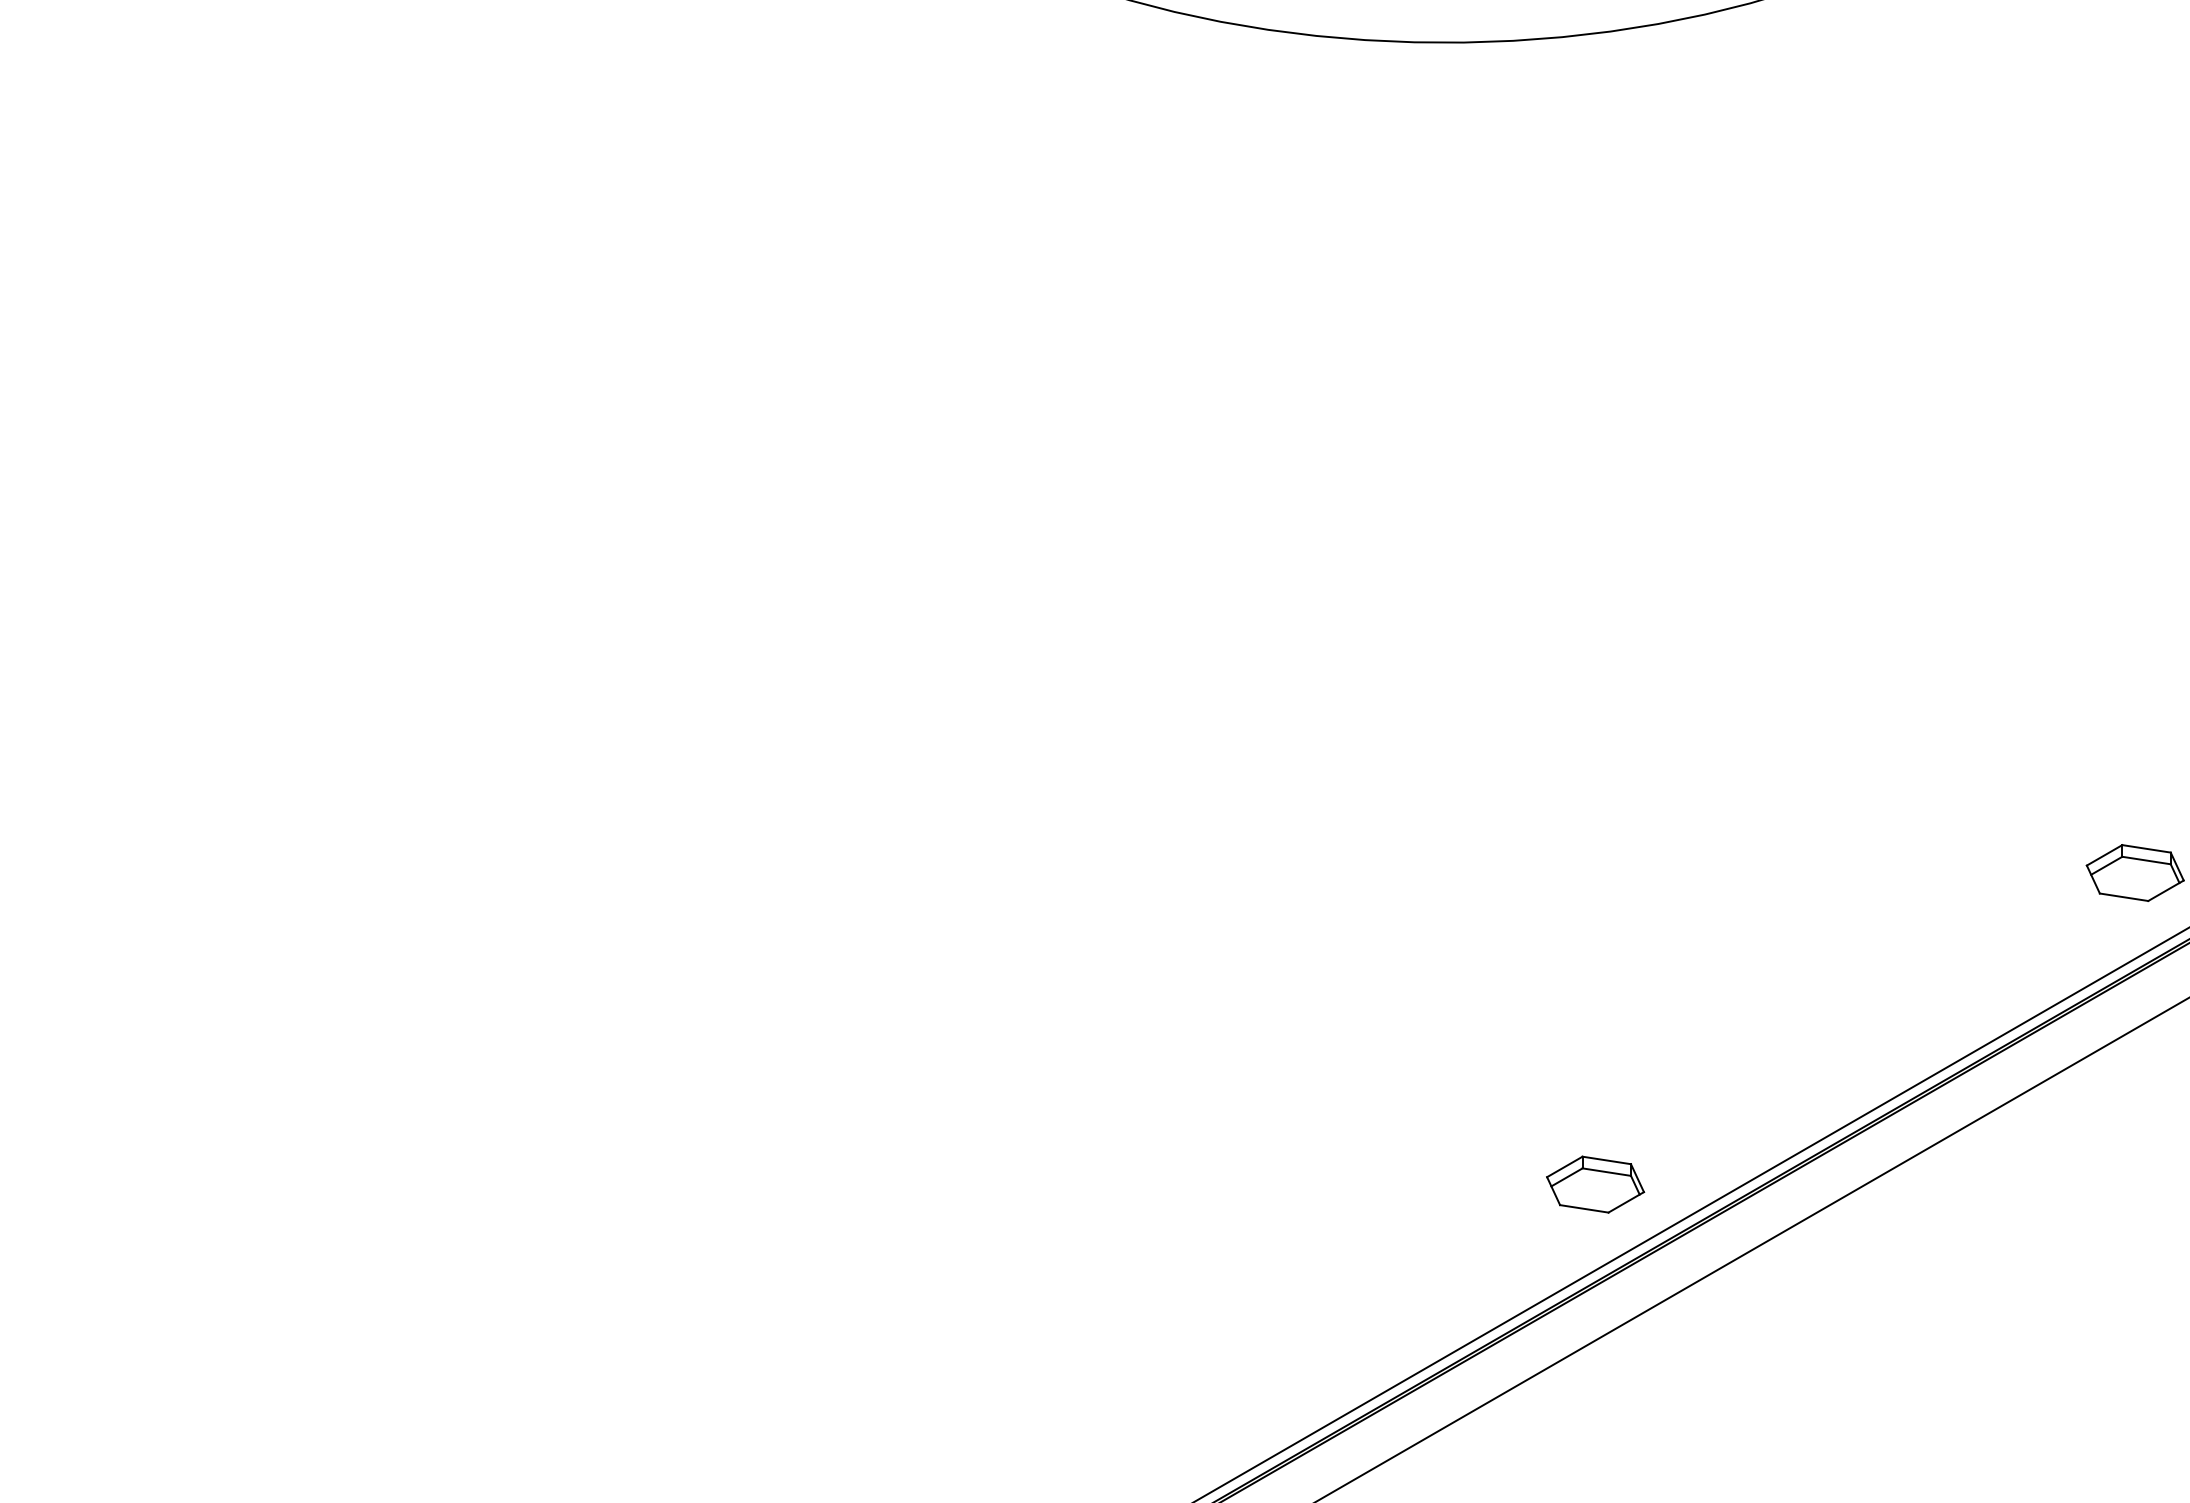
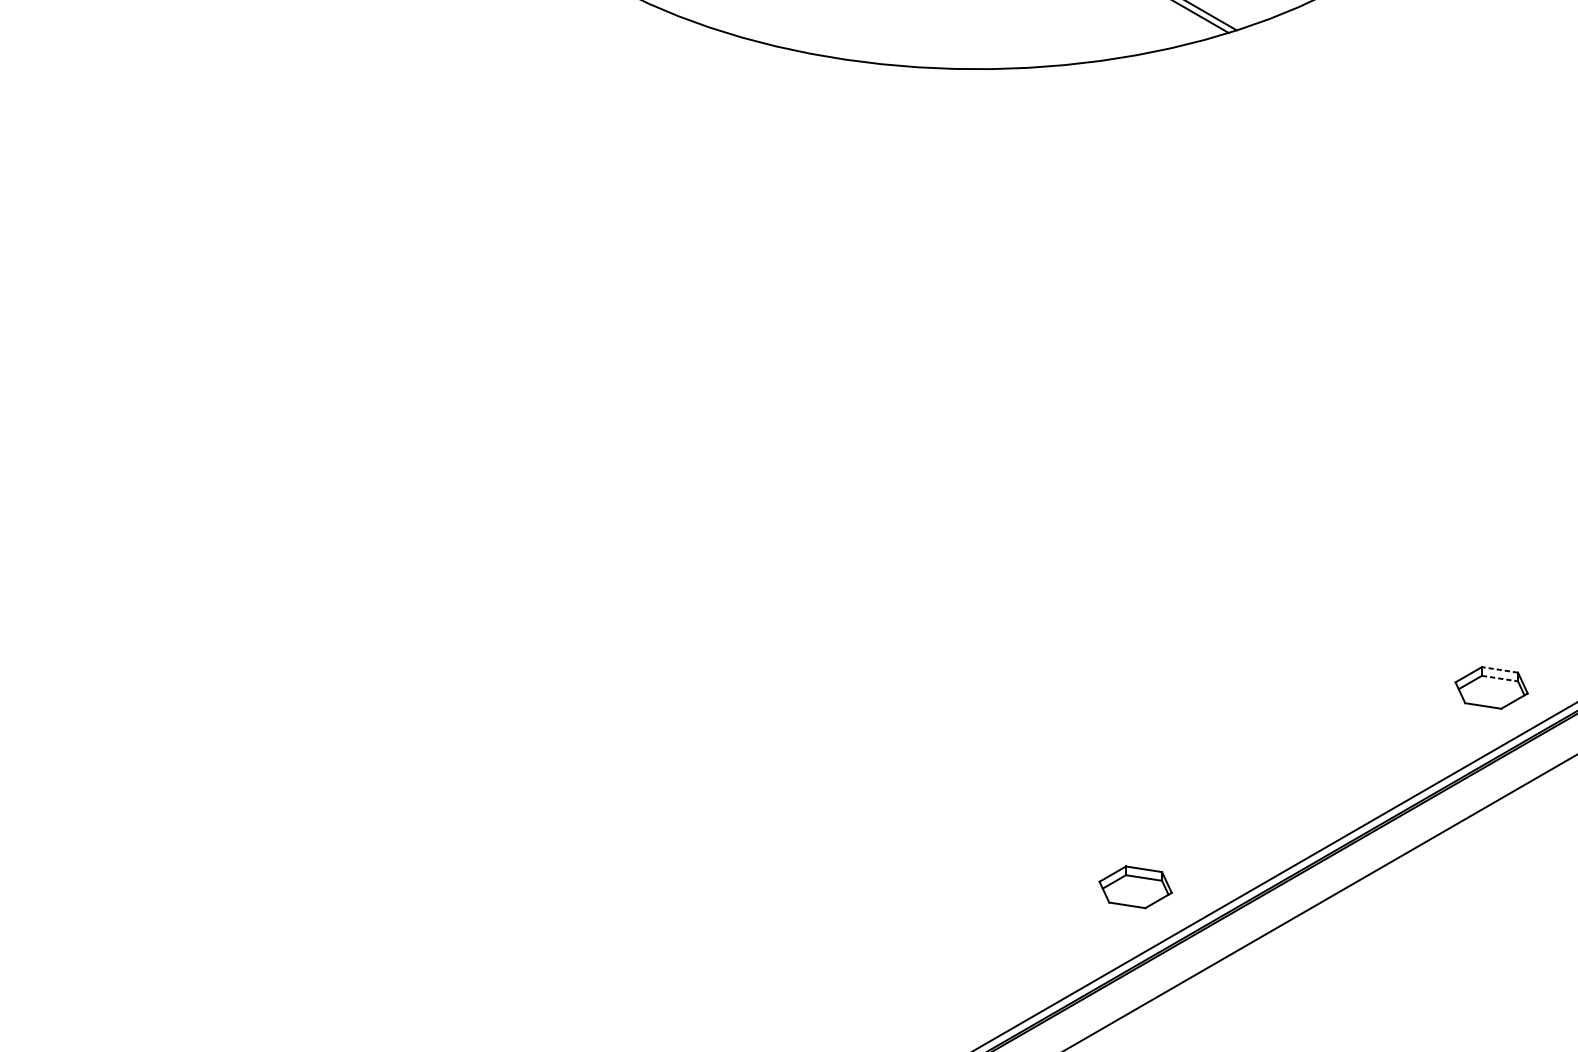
line: (2146, 848) -> (1499, 669), solid -> dashed
line: (2146, 860) -> (1499, 678), solid -> dashed
part: (1595, 1184) -> (1135, 887), moved

